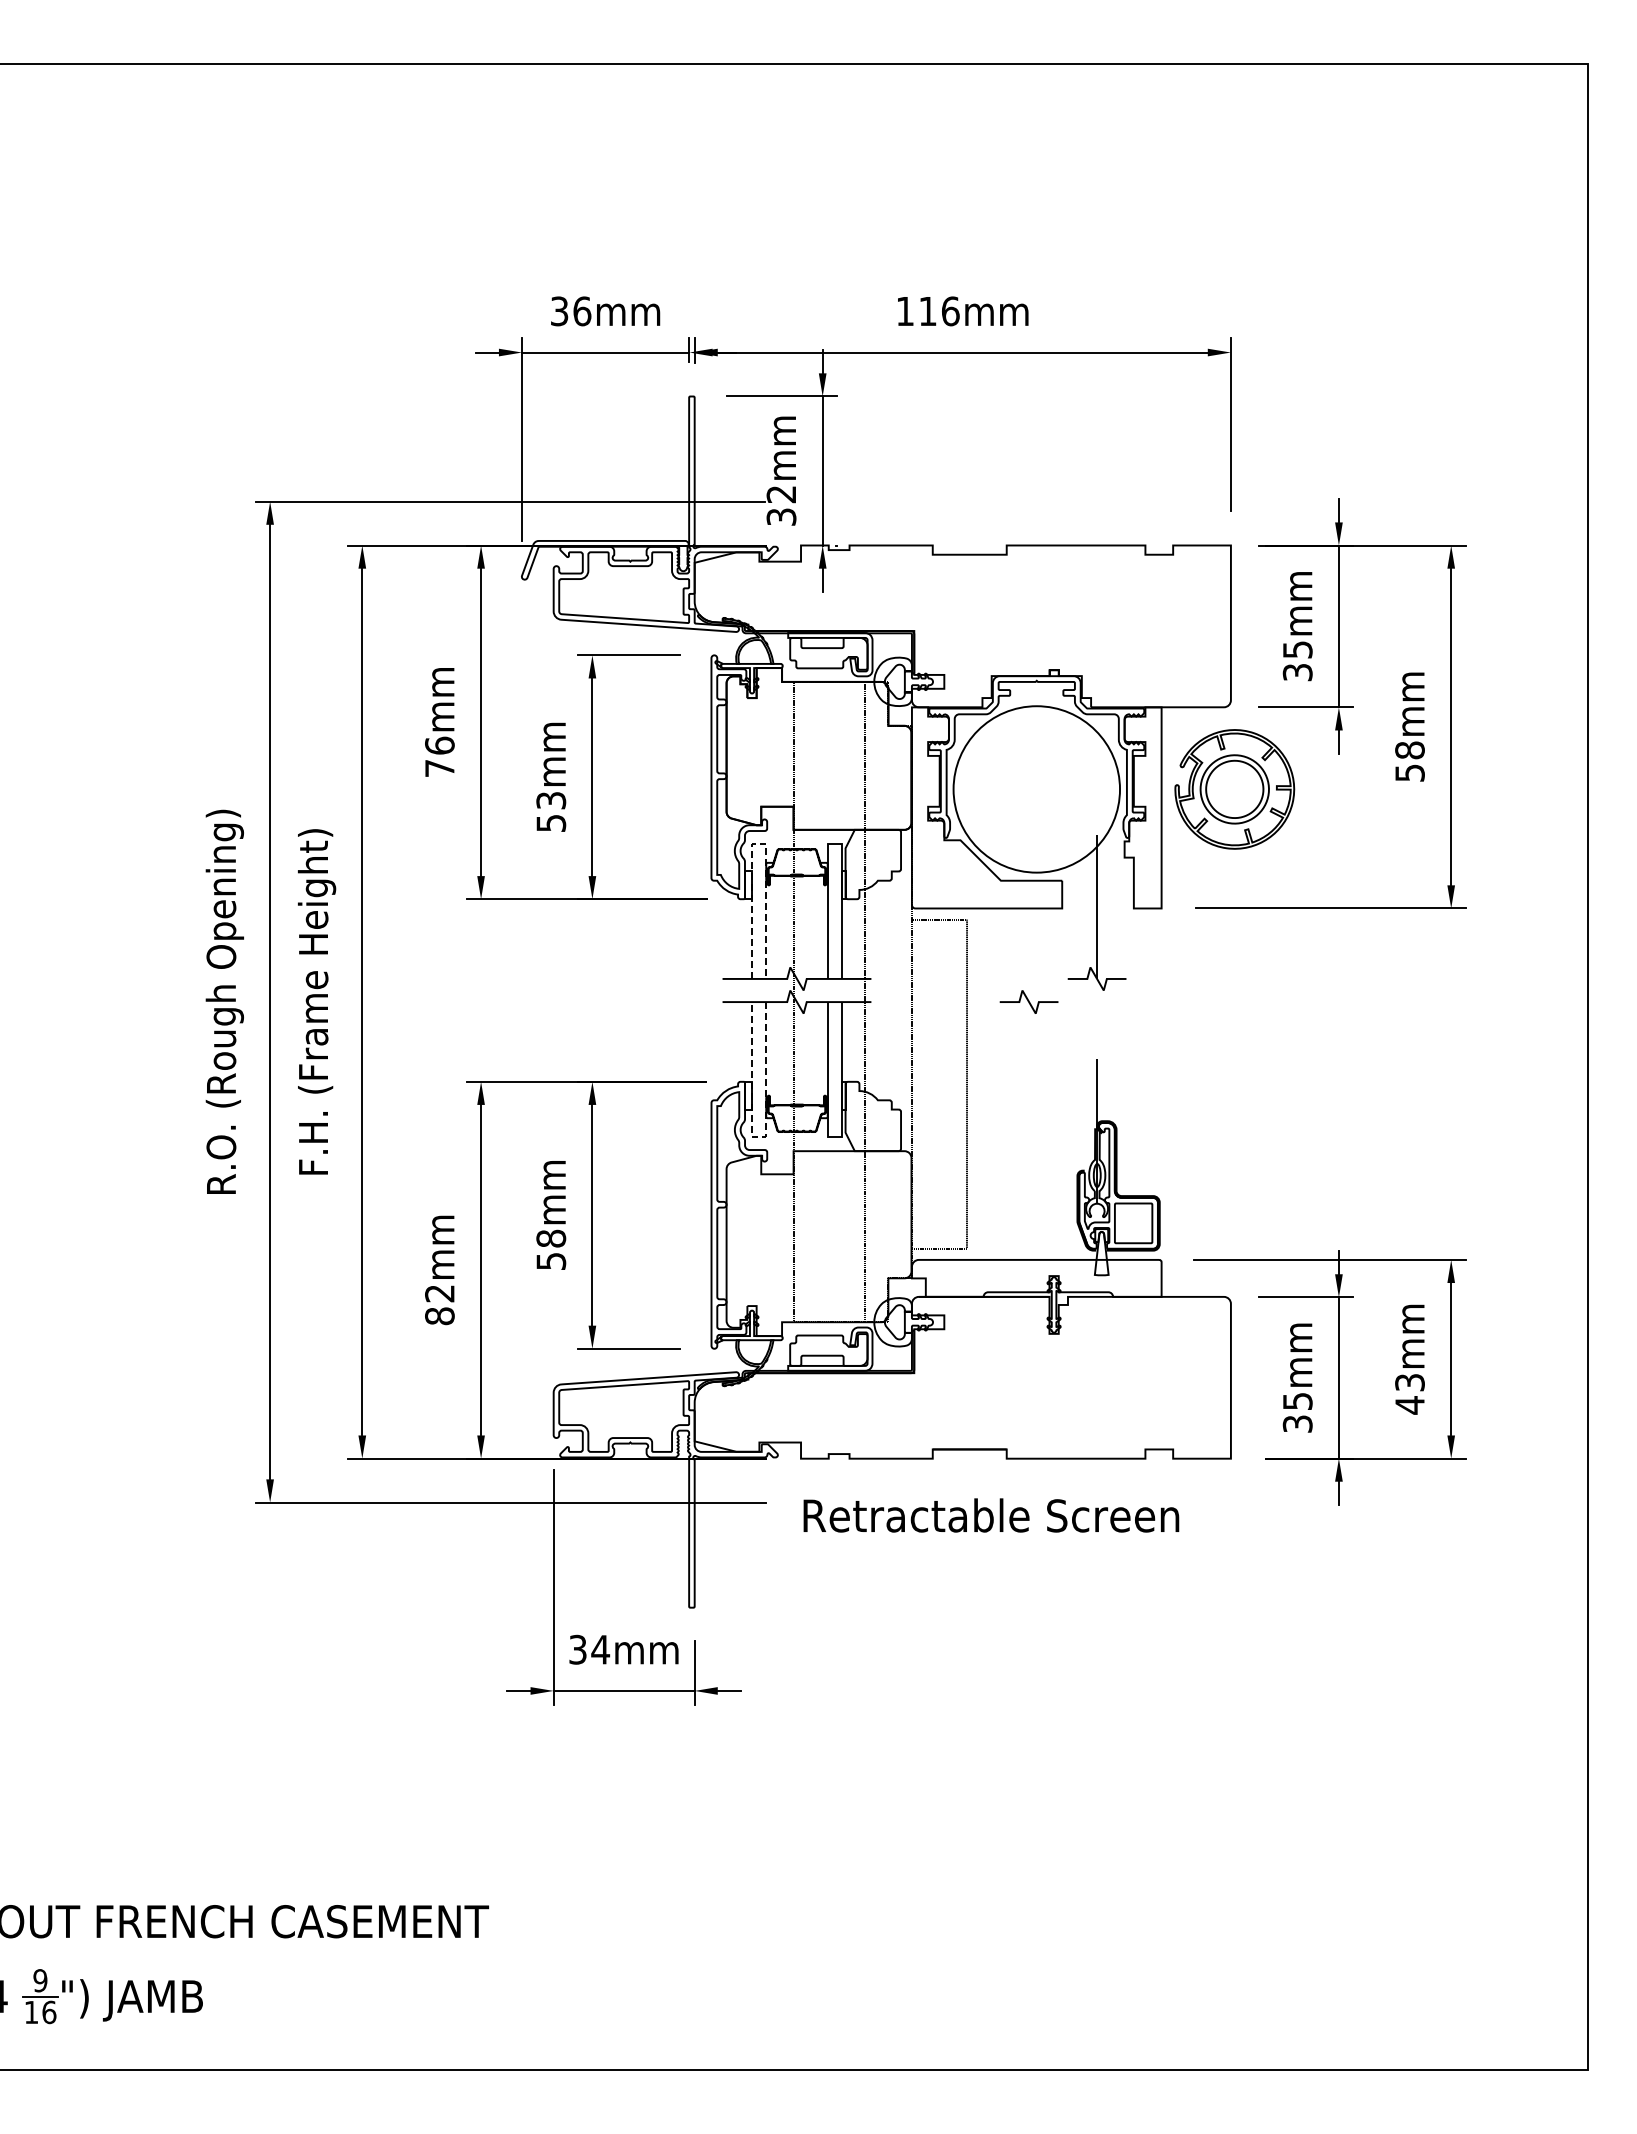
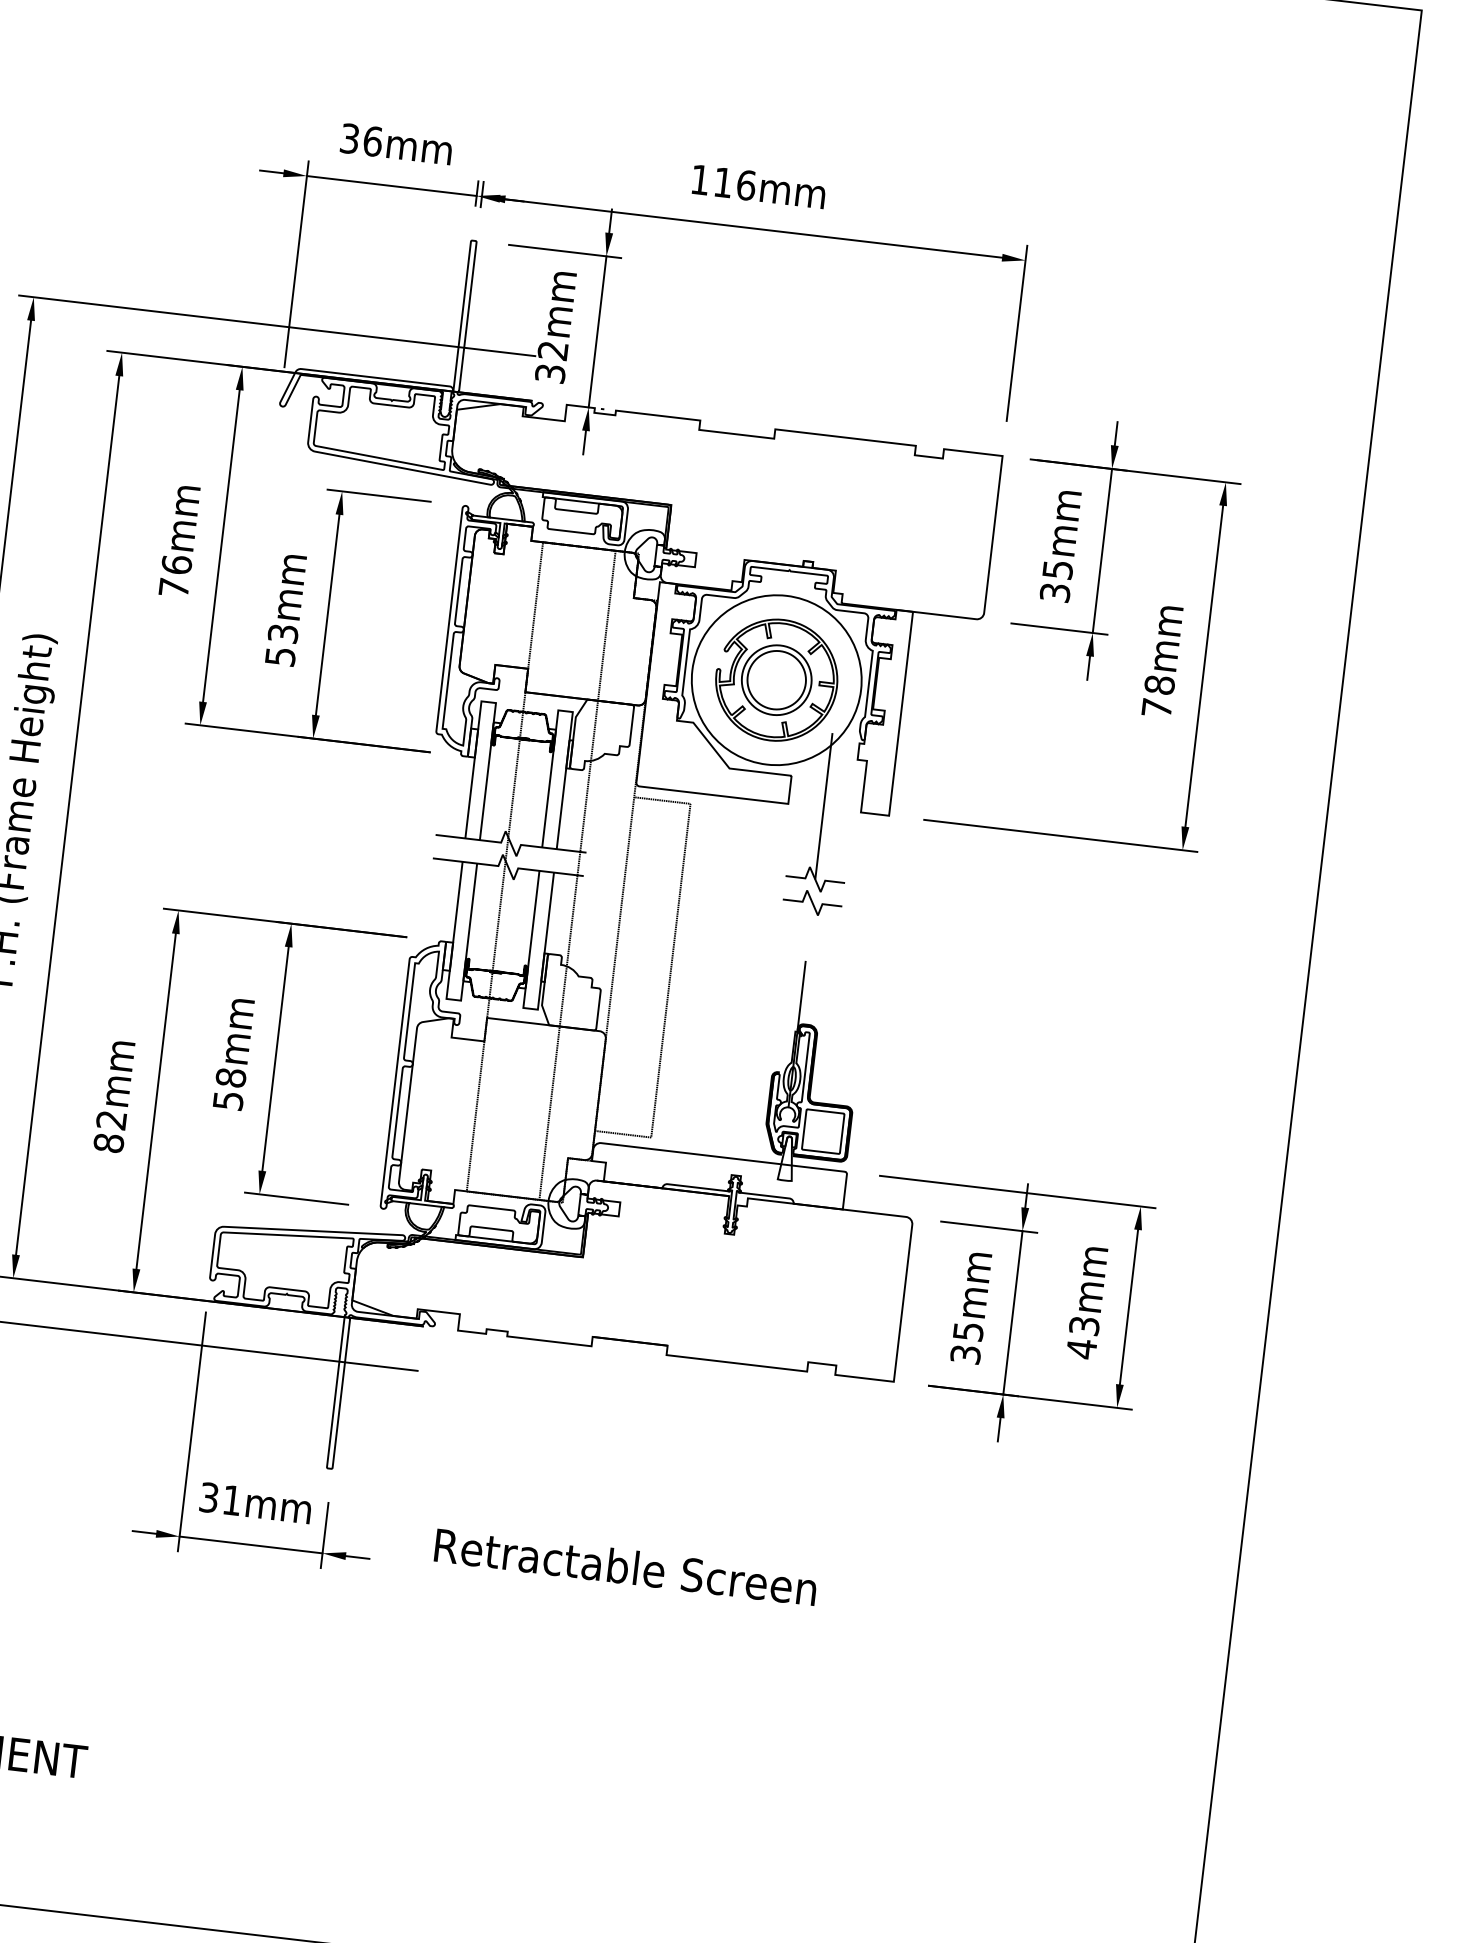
text: (1409, 772) -> (1156, 707), 58mm -> 78mm
part: (1234, 789) -> (776, 680), moved
line: (759, 843) -> (489, 702), dashed -> solid
curve: (1028, 1001) -> (812, 902), moved
line: (758, 1137) -> (453, 999), dashed -> solid
text: (991, 1515) -> (626, 1566), moved
text: (600, 1649) -> (232, 1500), 34mm -> 31mm

